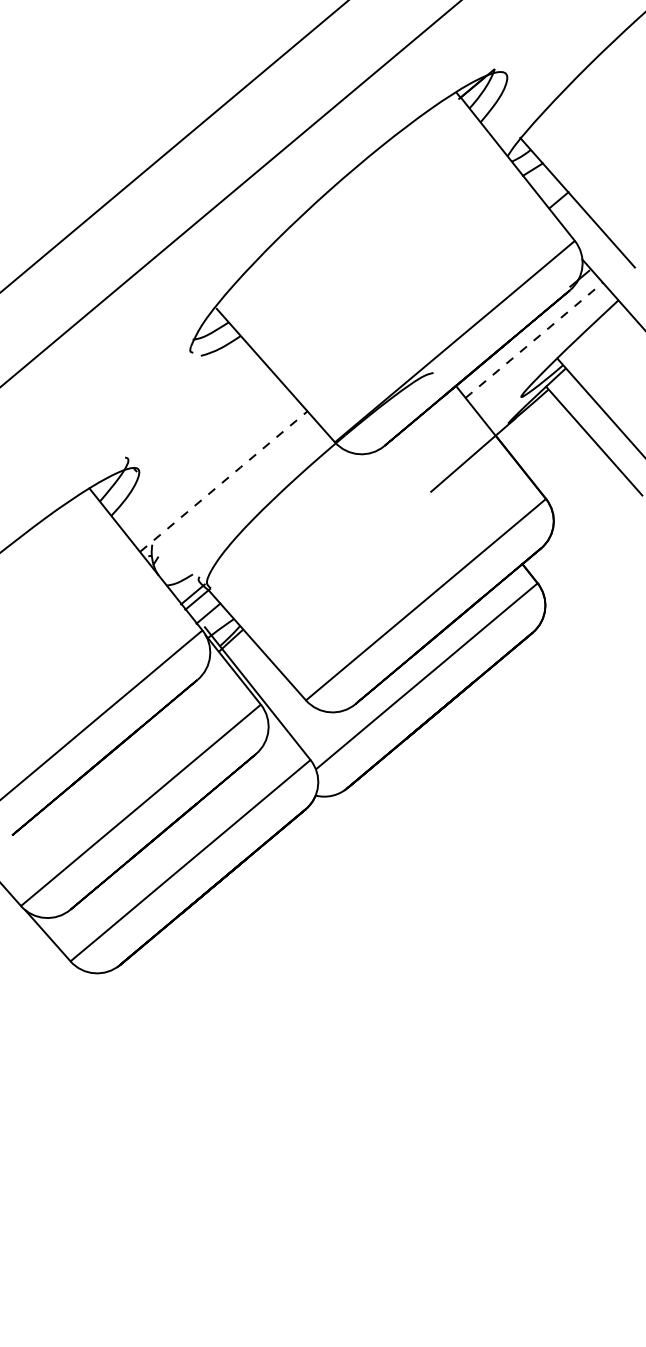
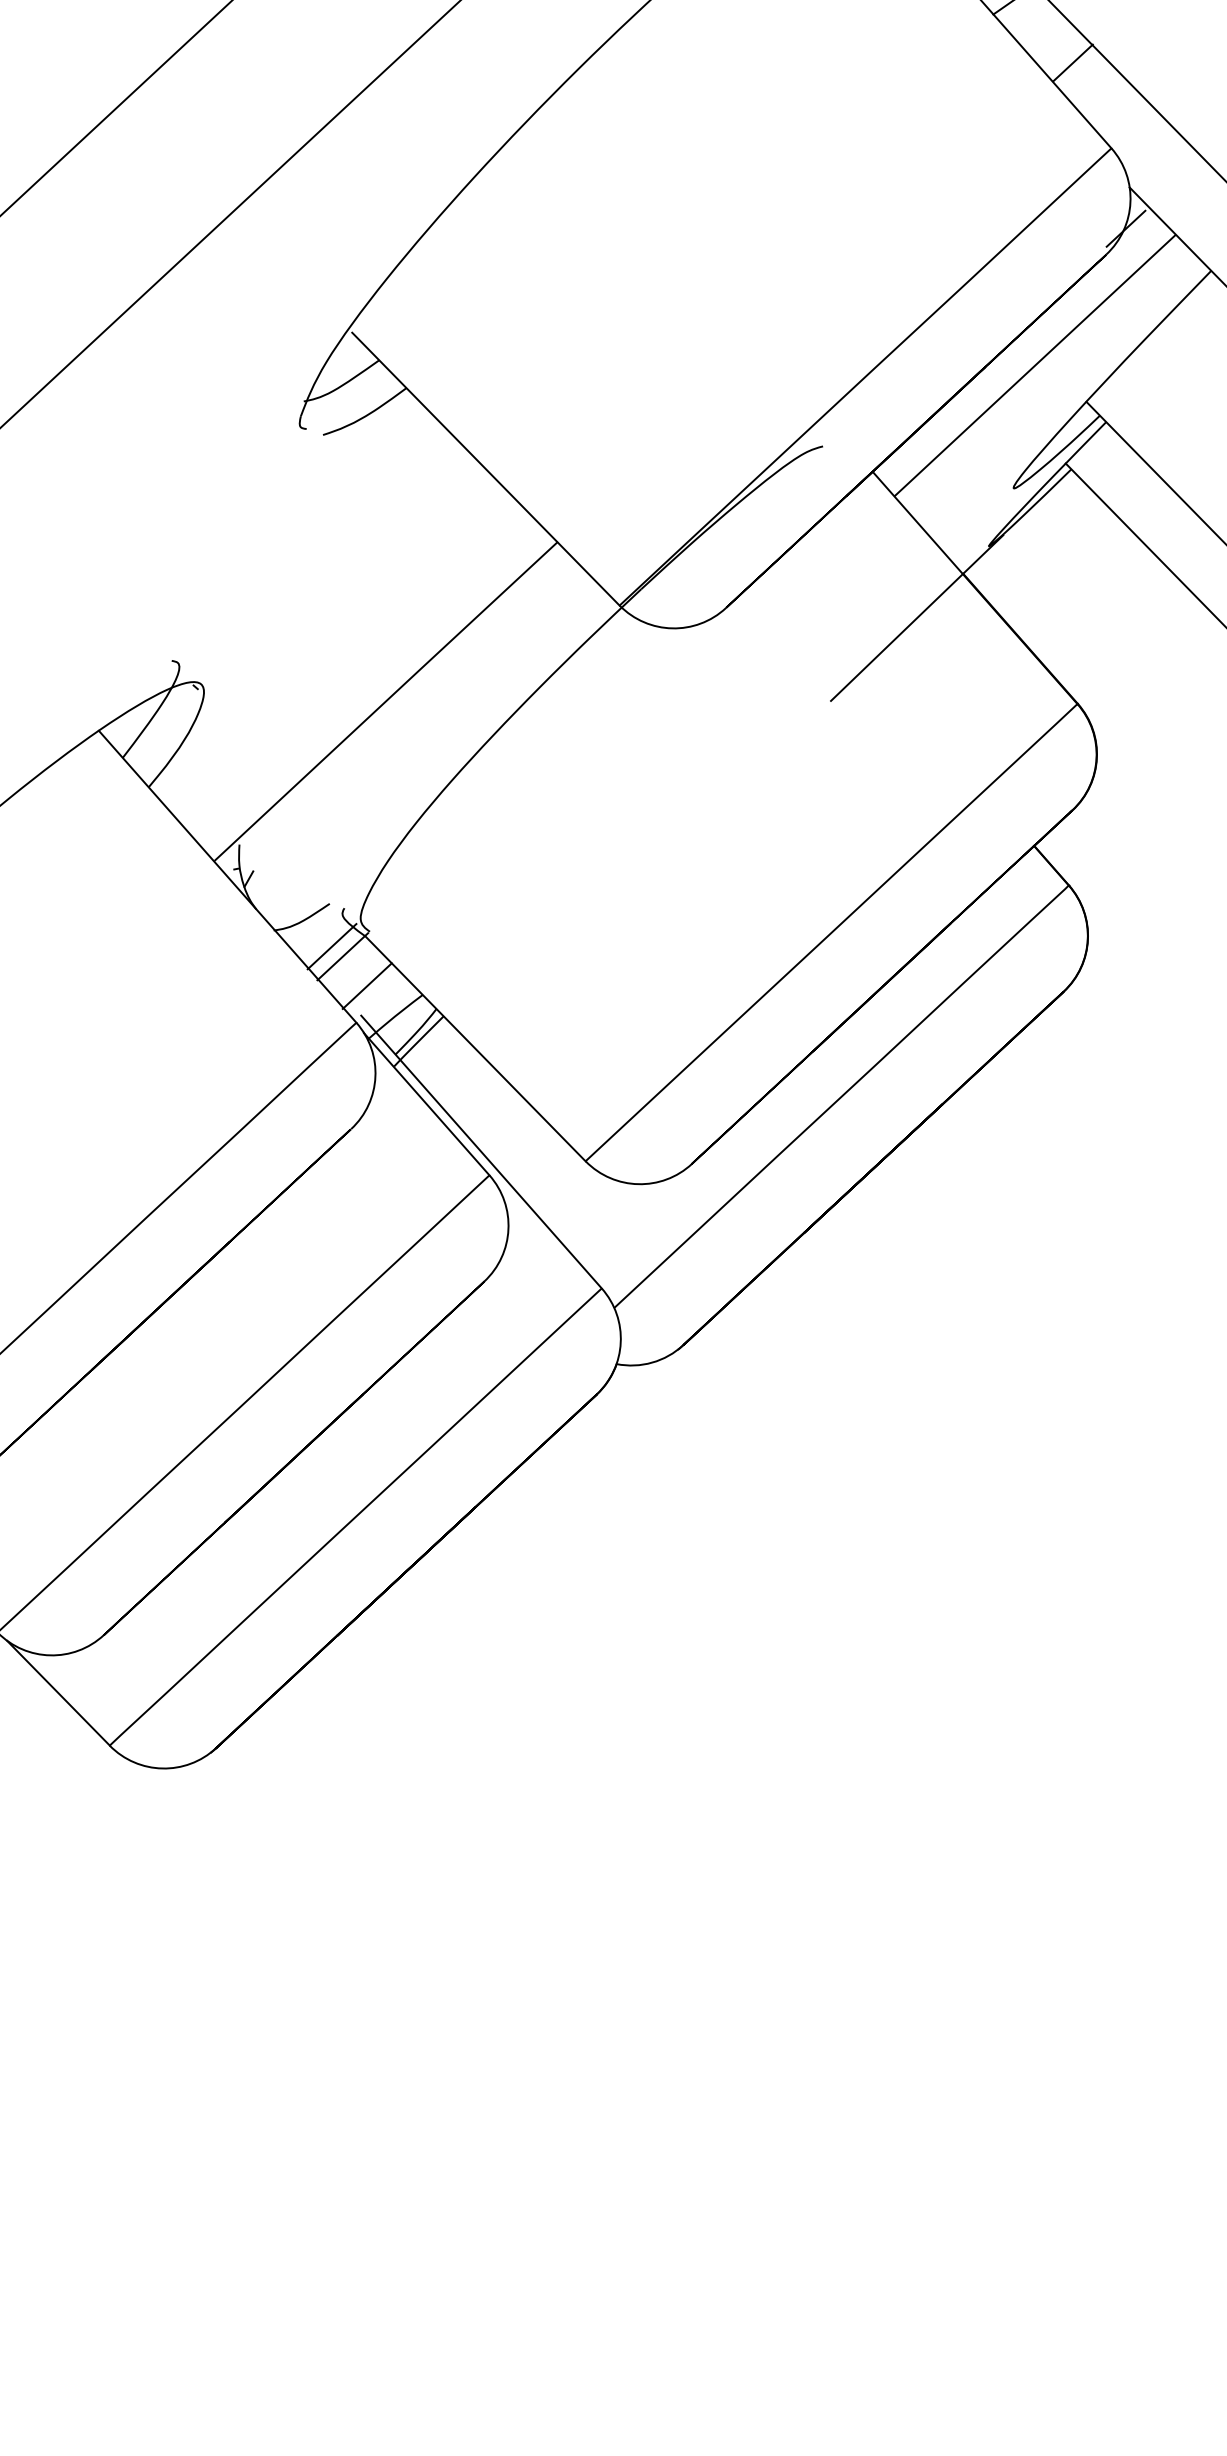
line: (533, 340) -> (1033, 366), dashed -> solid
line: (224, 480) -> (387, 699), dashed -> solid

